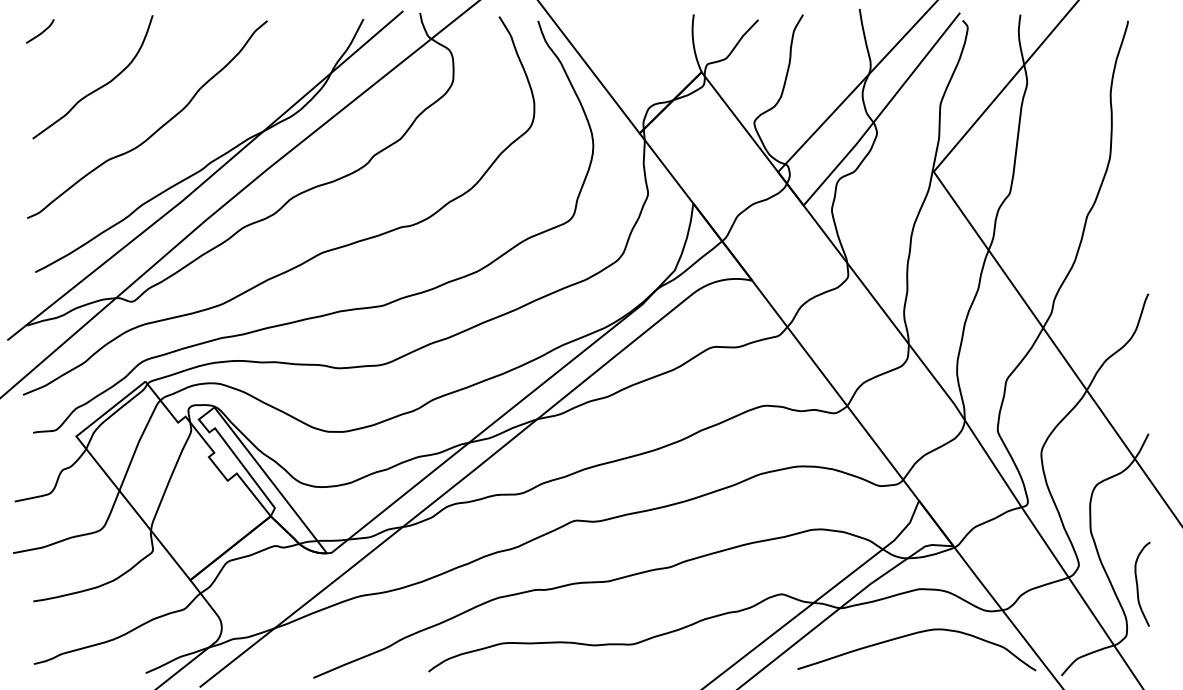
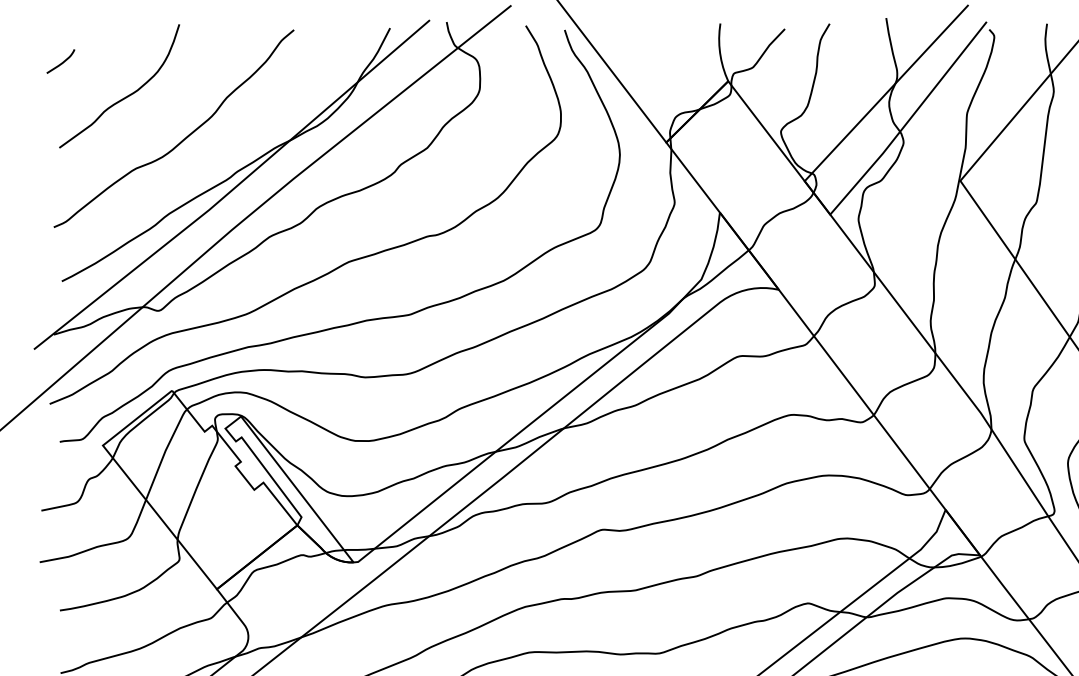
curve: (40, 32) -> (61, 62), moved

